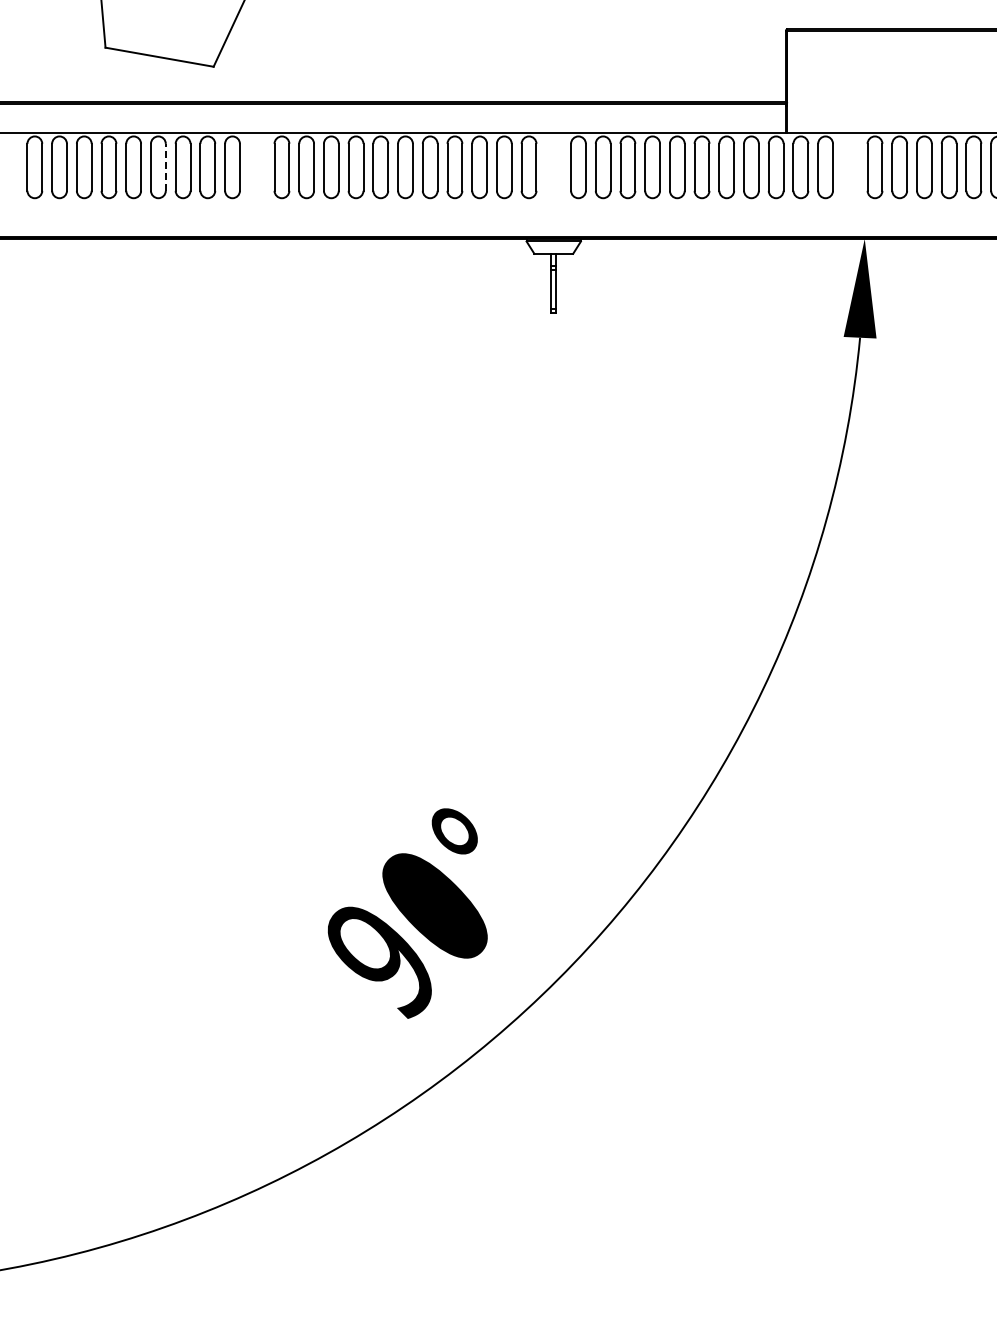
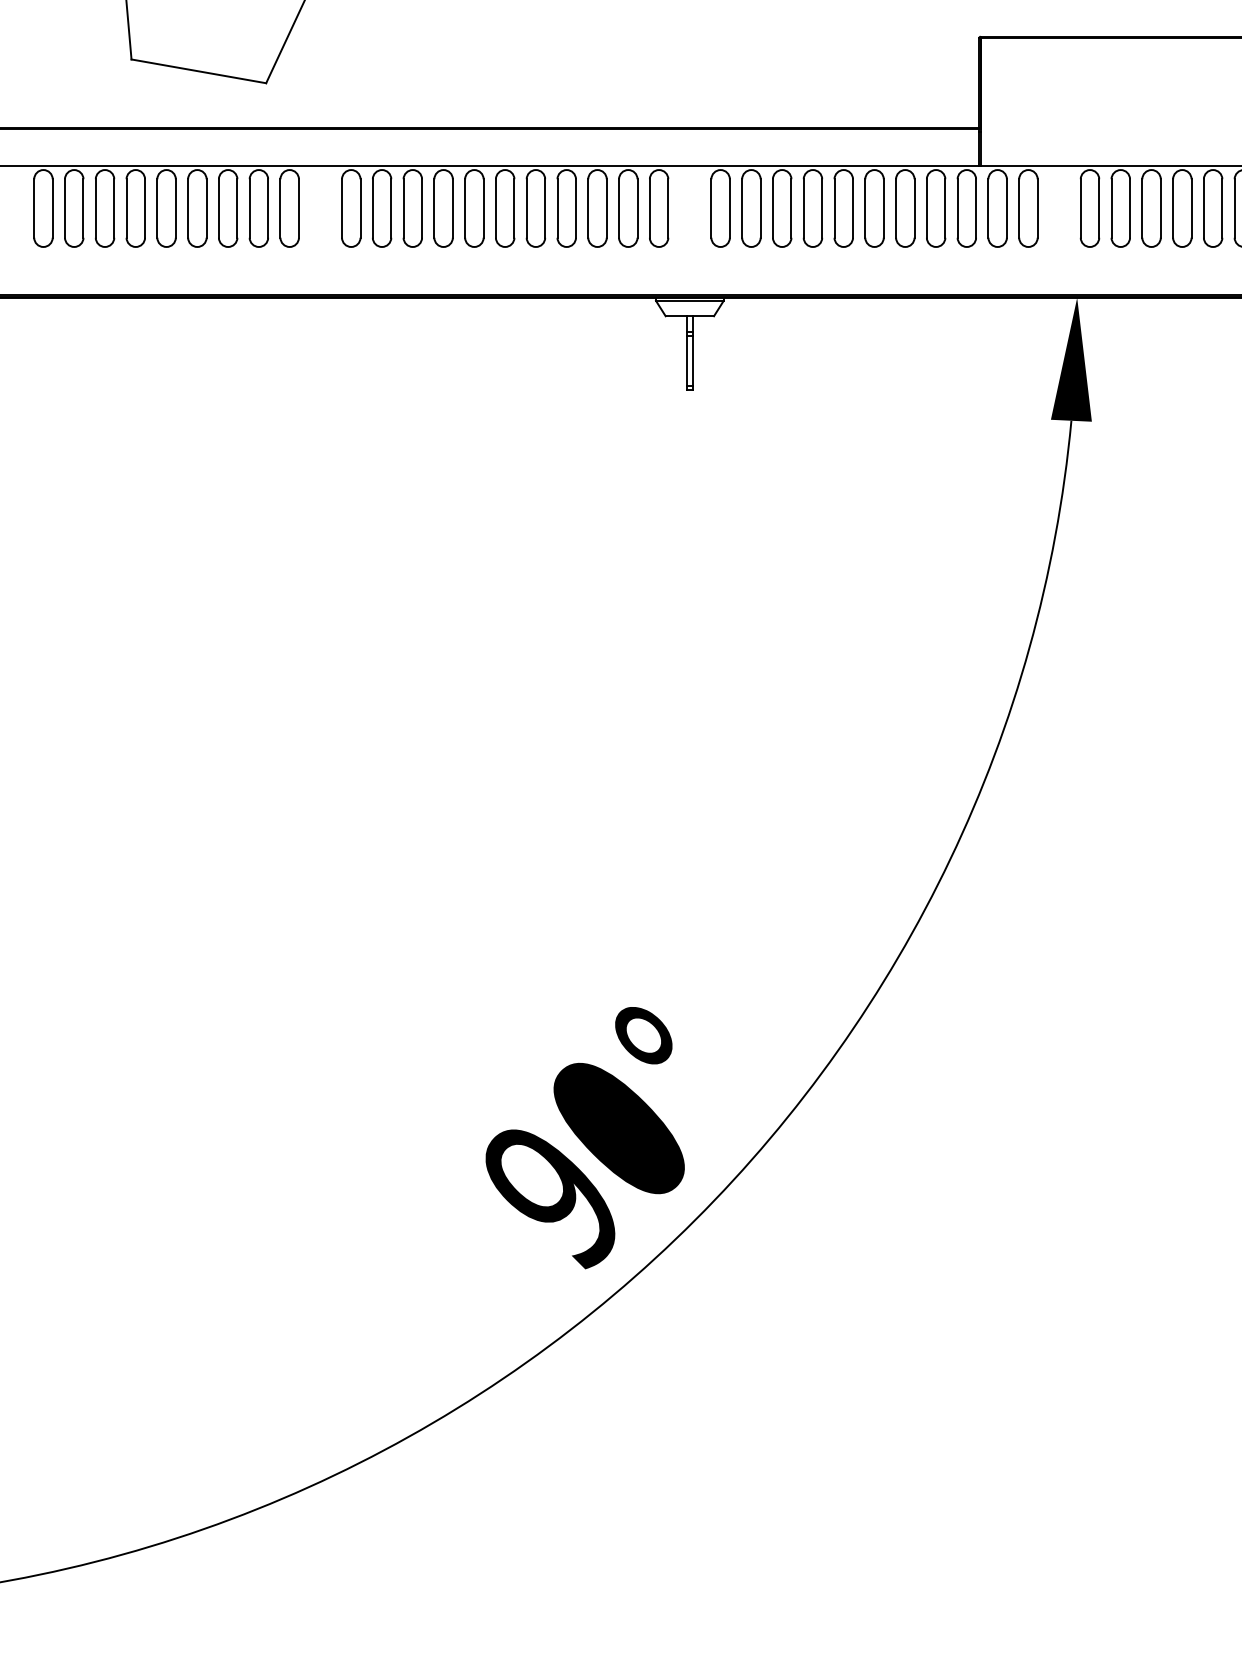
line: (165, 166) -> (206, 207), dashed -> solid
text: (407, 913) -> (584, 1137), moved

